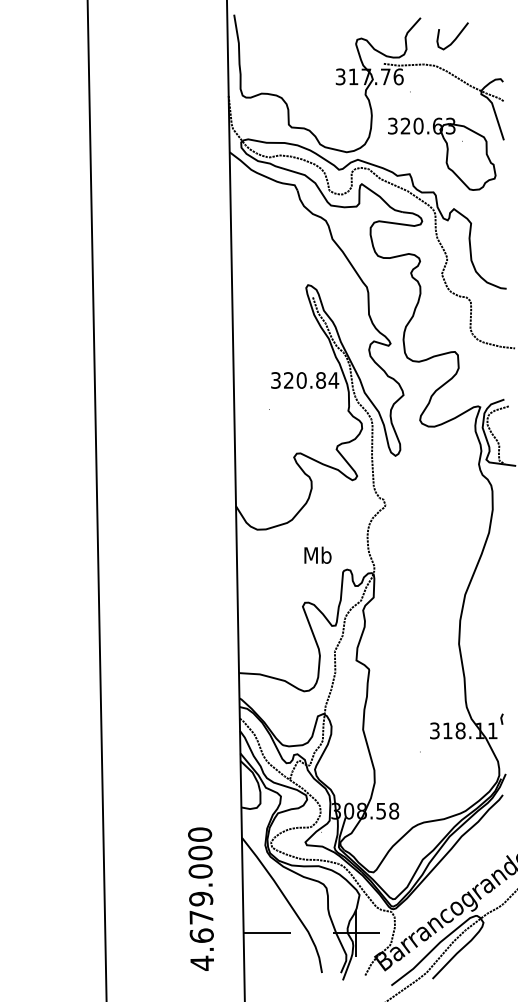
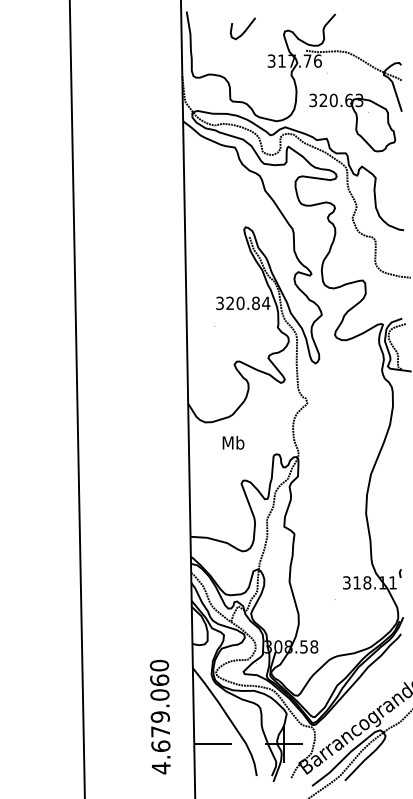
curve: (454, 38) -> (244, 30), moved
text: (317, 554) -> (233, 442), moved
text: (200, 853) -> (159, 680), 4.679.000 -> 4.679.060

